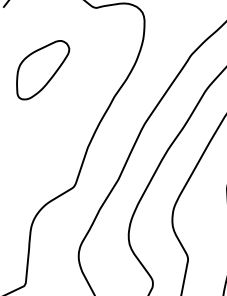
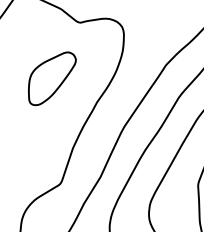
part: (43, 70) -> (52, 79), moved

